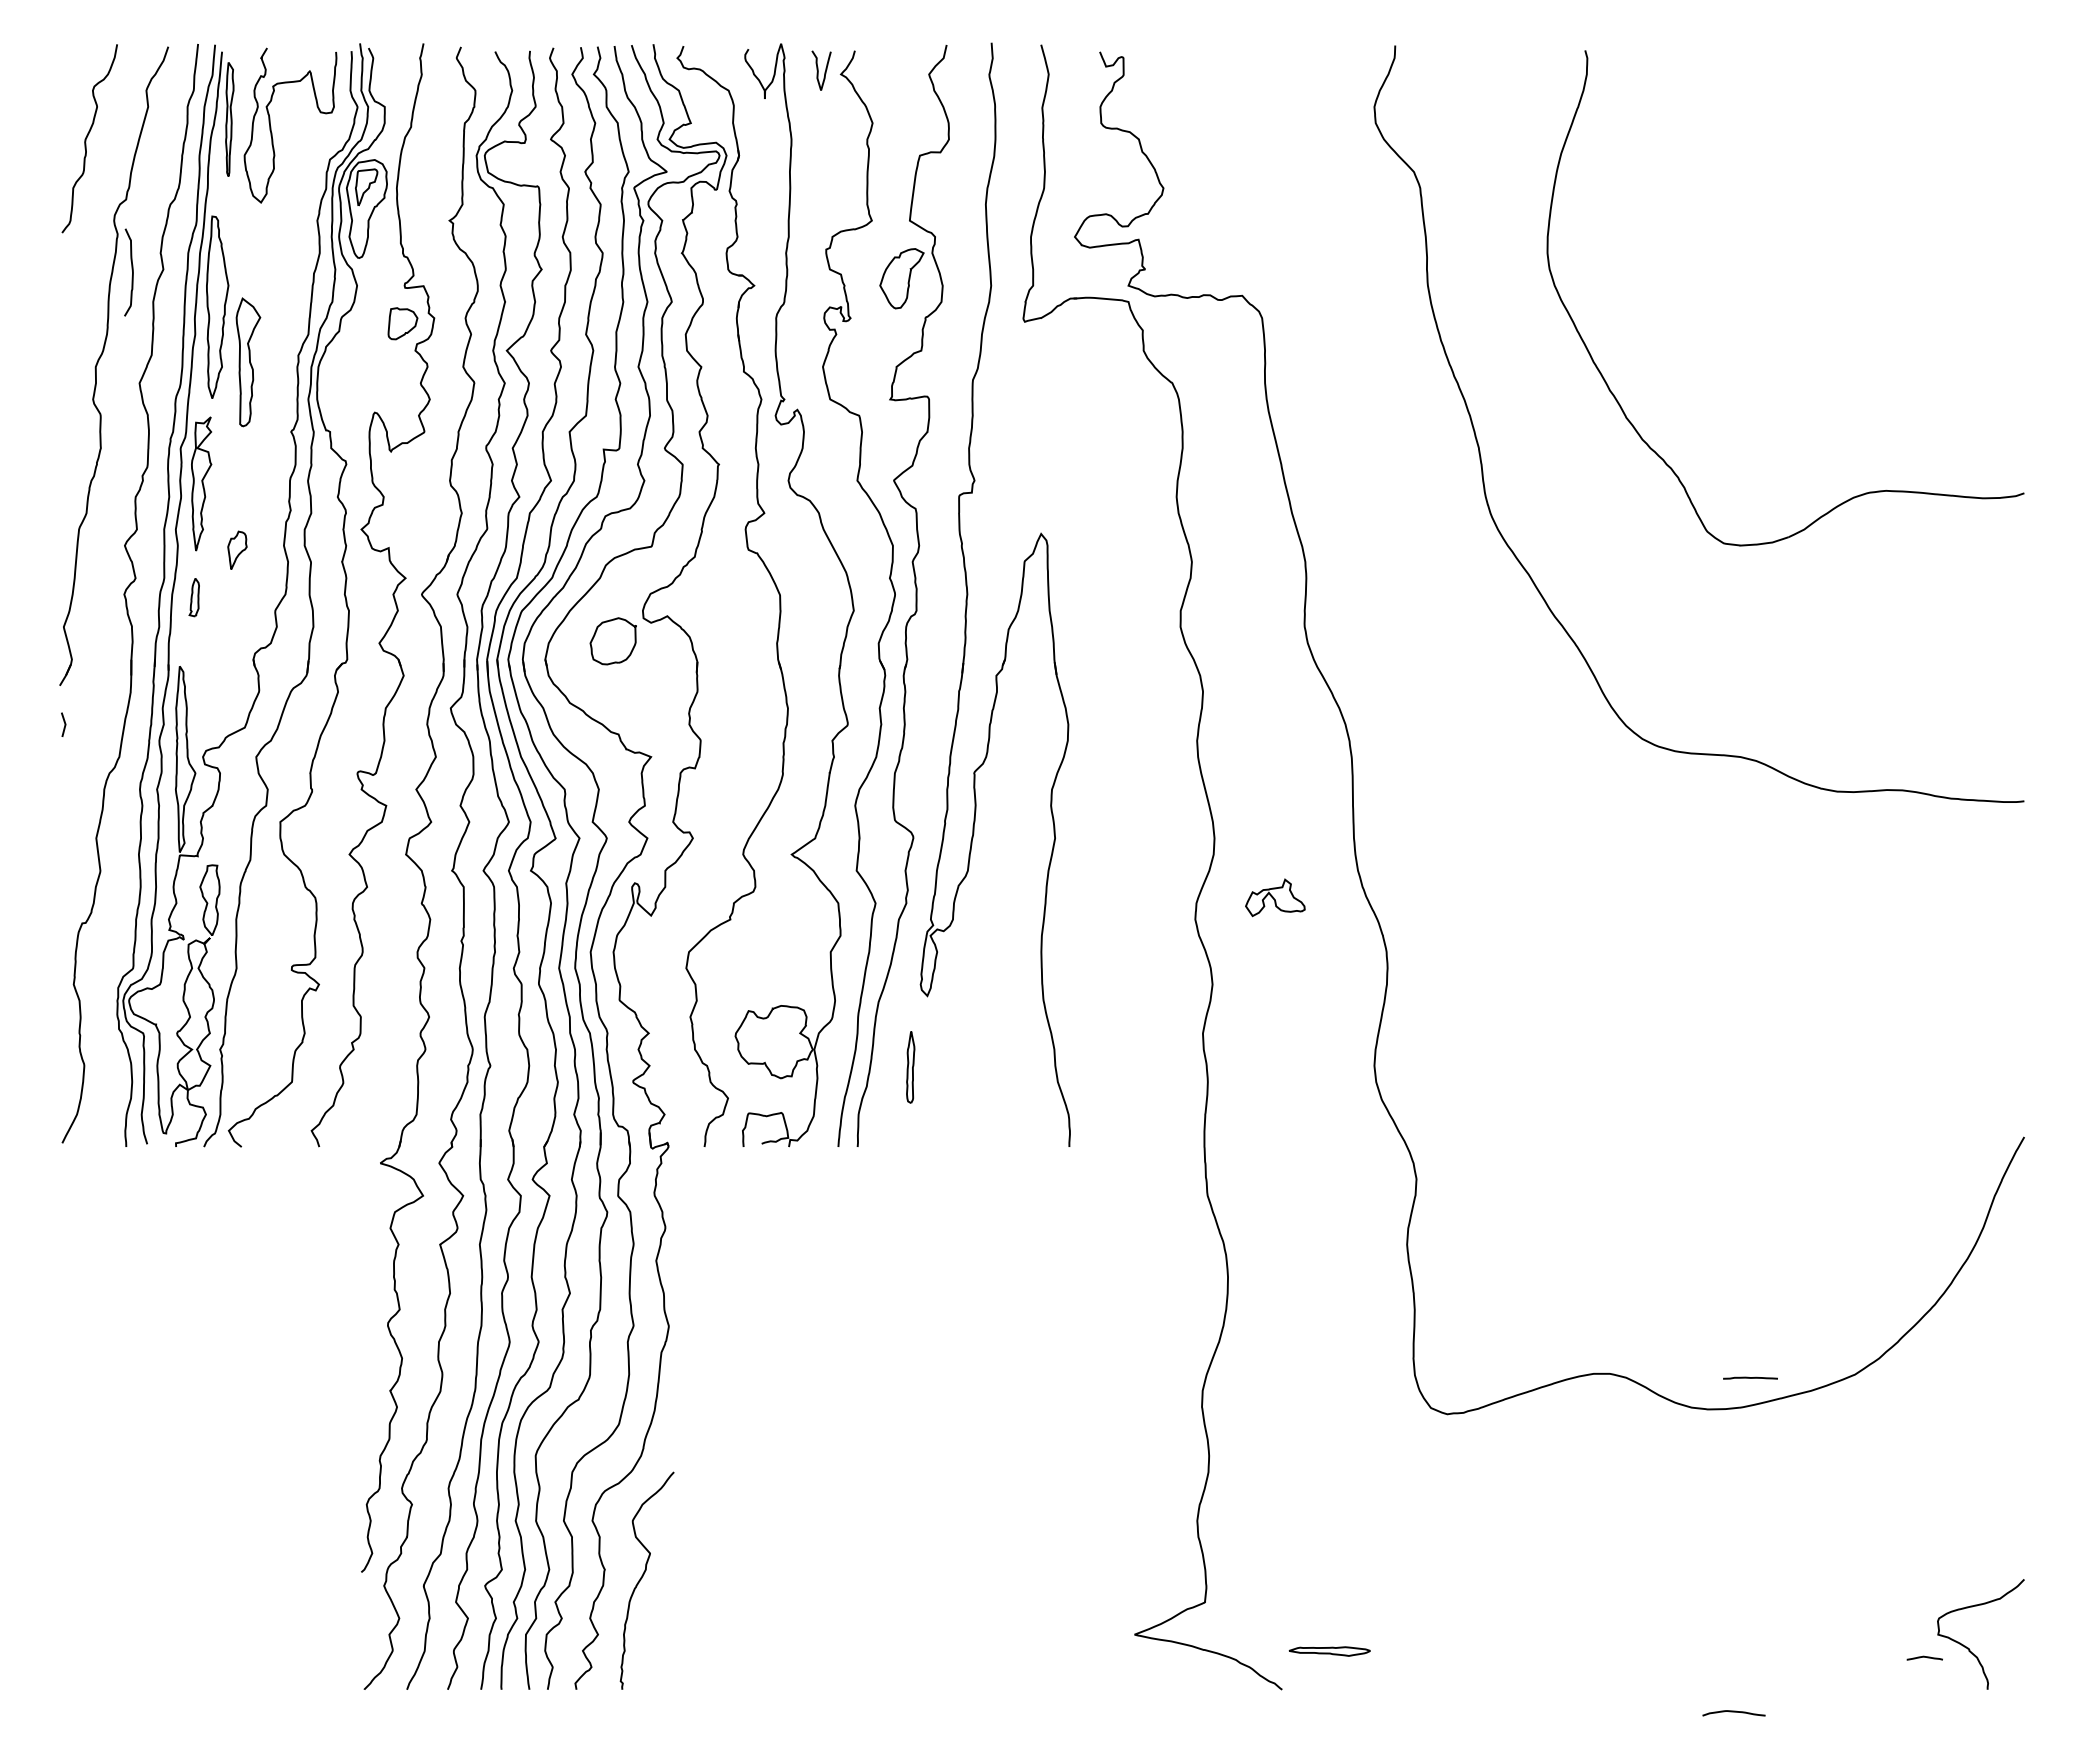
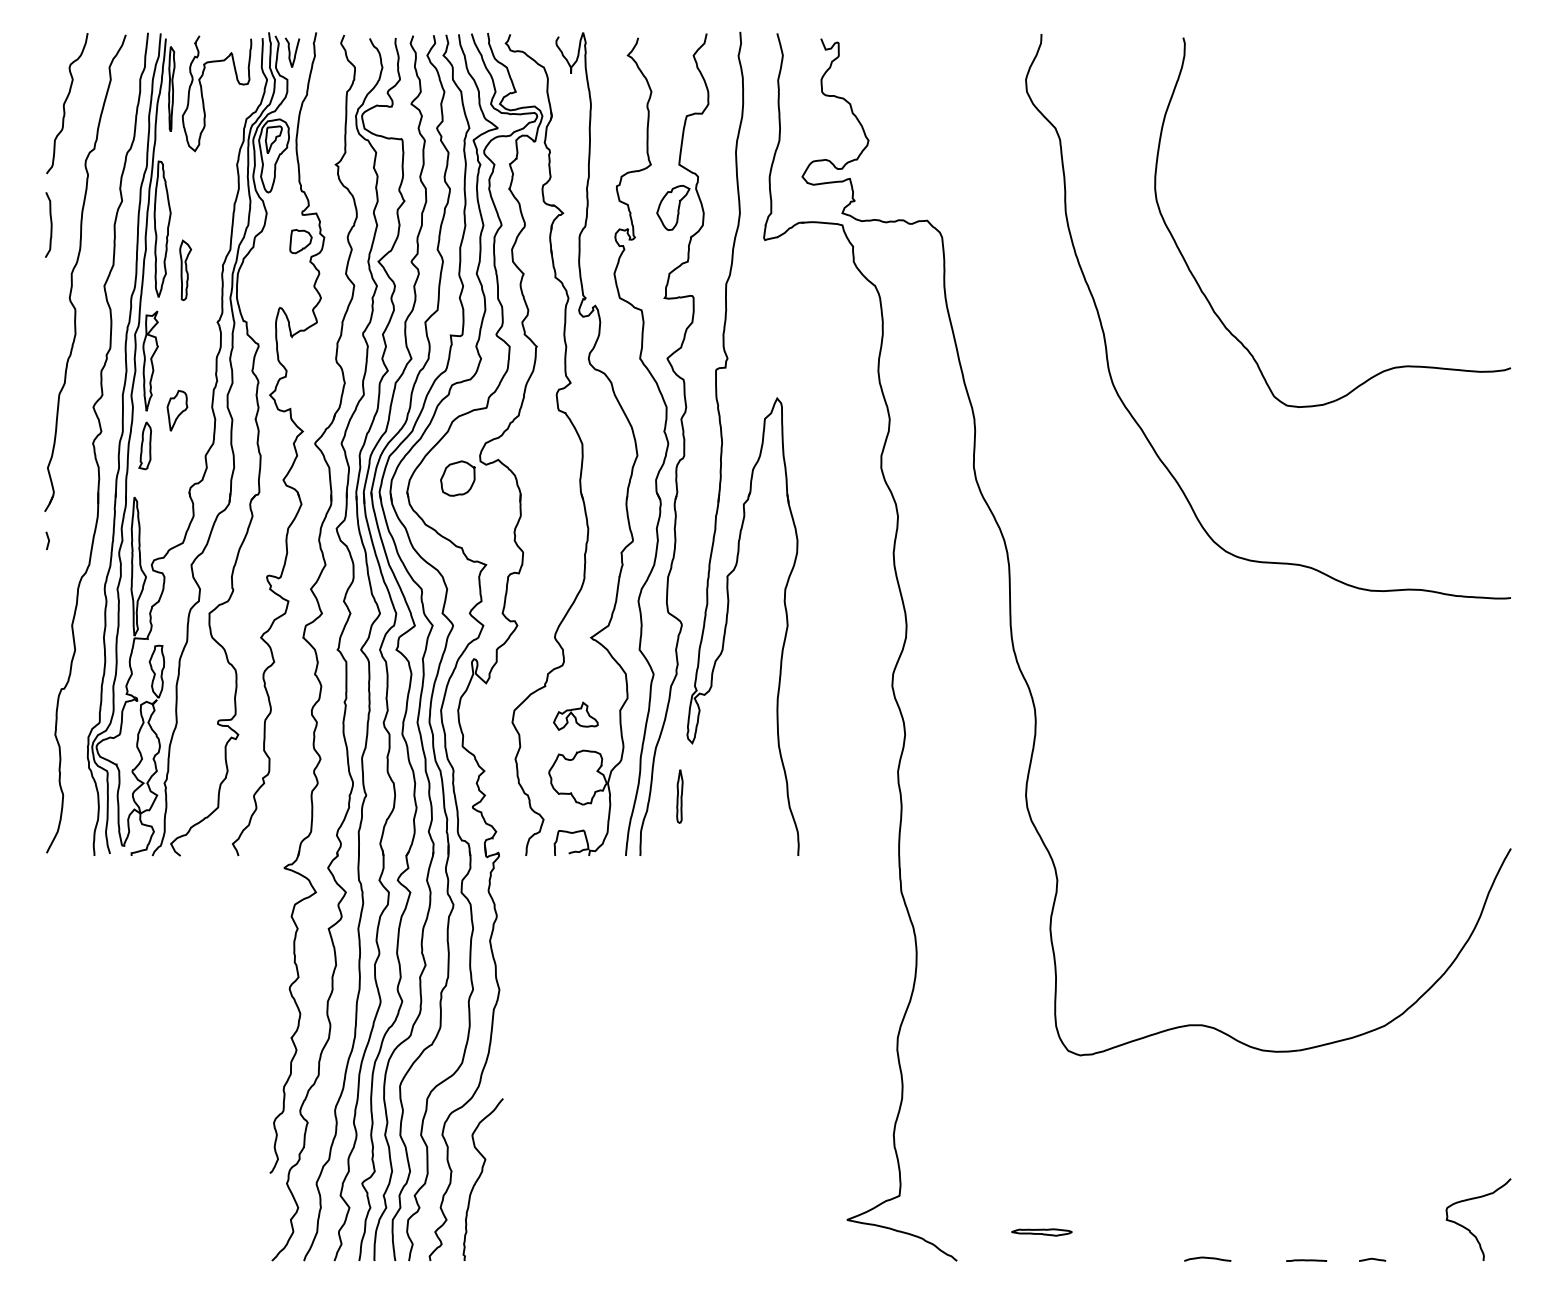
curve: (818, 70) -> (290, 52), moved
curve: (132, 272) -> (51, 224), moved
part: (248, 362) -> (185, 270), size x0.62
part: (237, 549) -> (177, 410), size x1.43
part: (194, 597) -> (145, 445), size x1.67
part: (1275, 897) -> (576, 716), moved
line: (1750, 1377) -> (1306, 1260), moved
part: (1329, 1651) -> (1041, 1232), moved
curve: (1924, 1657) -> (1372, 1259), moved
curve: (1733, 1712) -> (1207, 1258), moved

